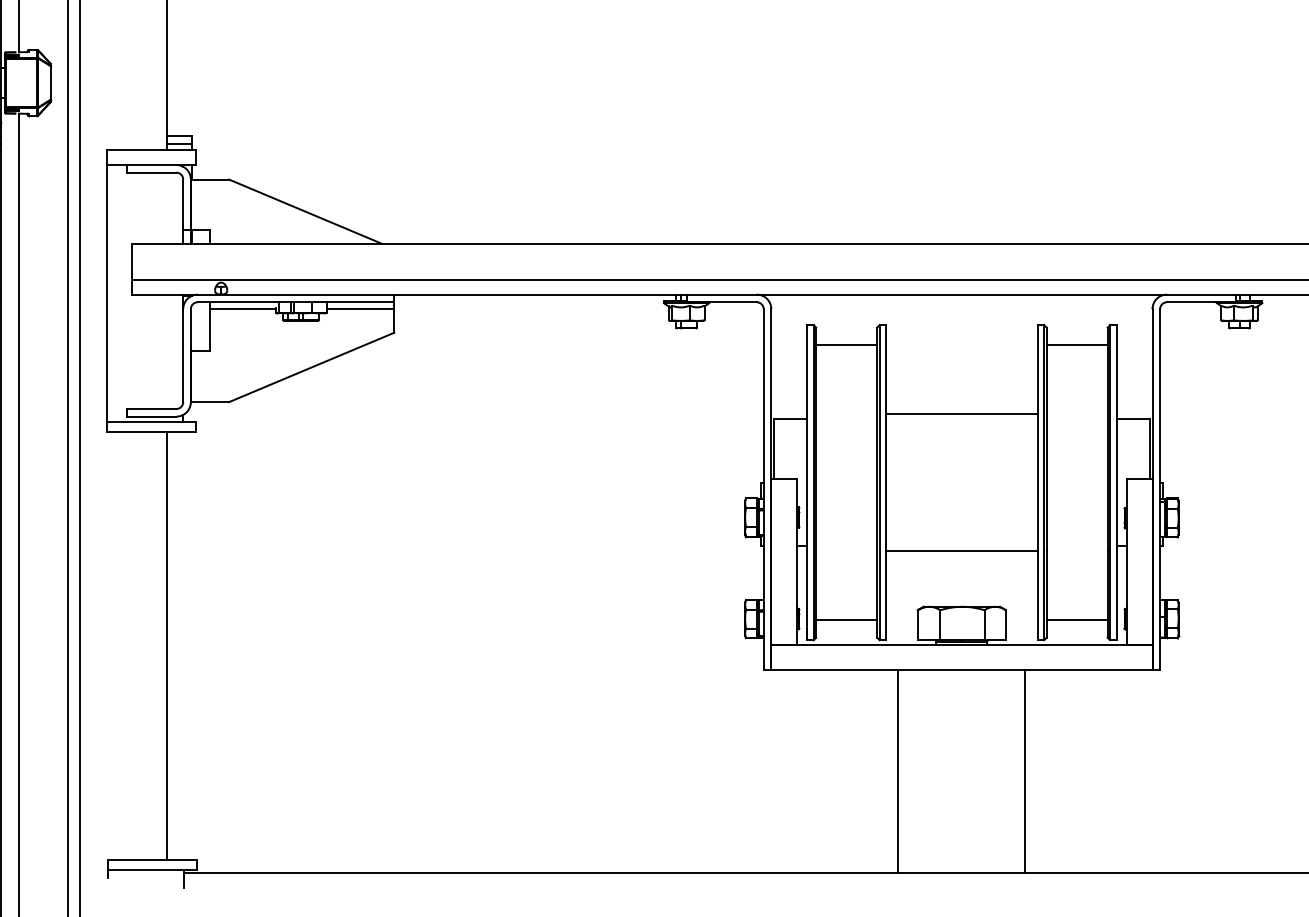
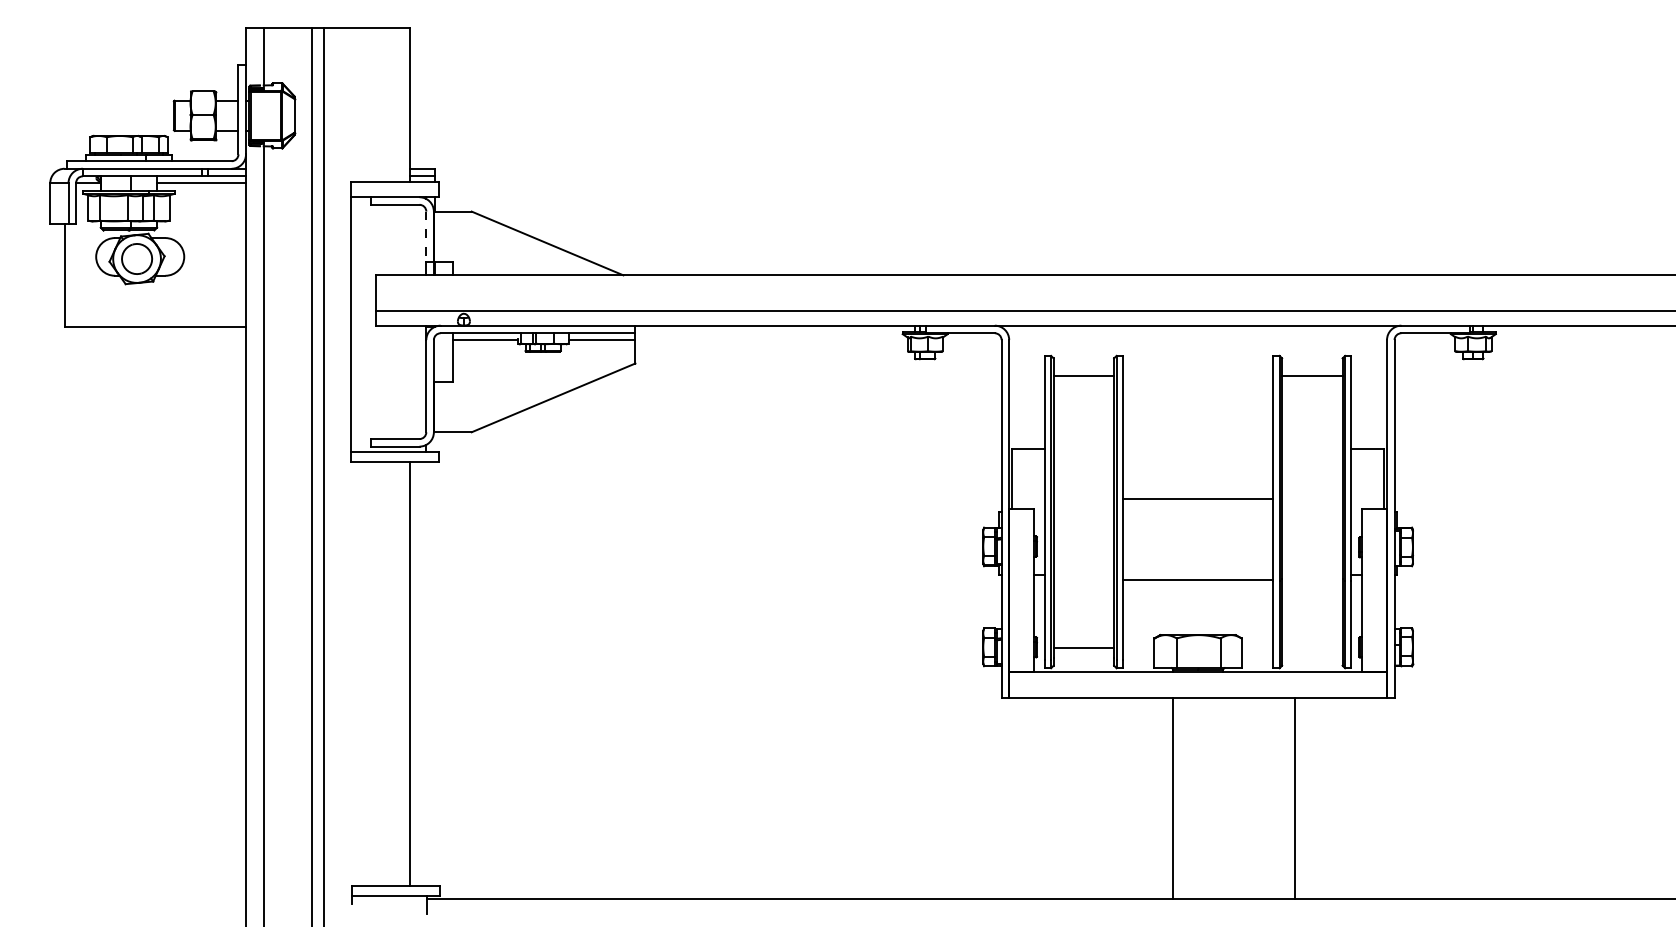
line: (183, 205) -> (426, 237), solid -> dashed
line: (961, 414) -> (1197, 499), moved
line: (1077, 620) -> (1312, 648), removed
line: (898, 771) -> (1173, 798), moved
line: (1025, 771) -> (1295, 798), moved

